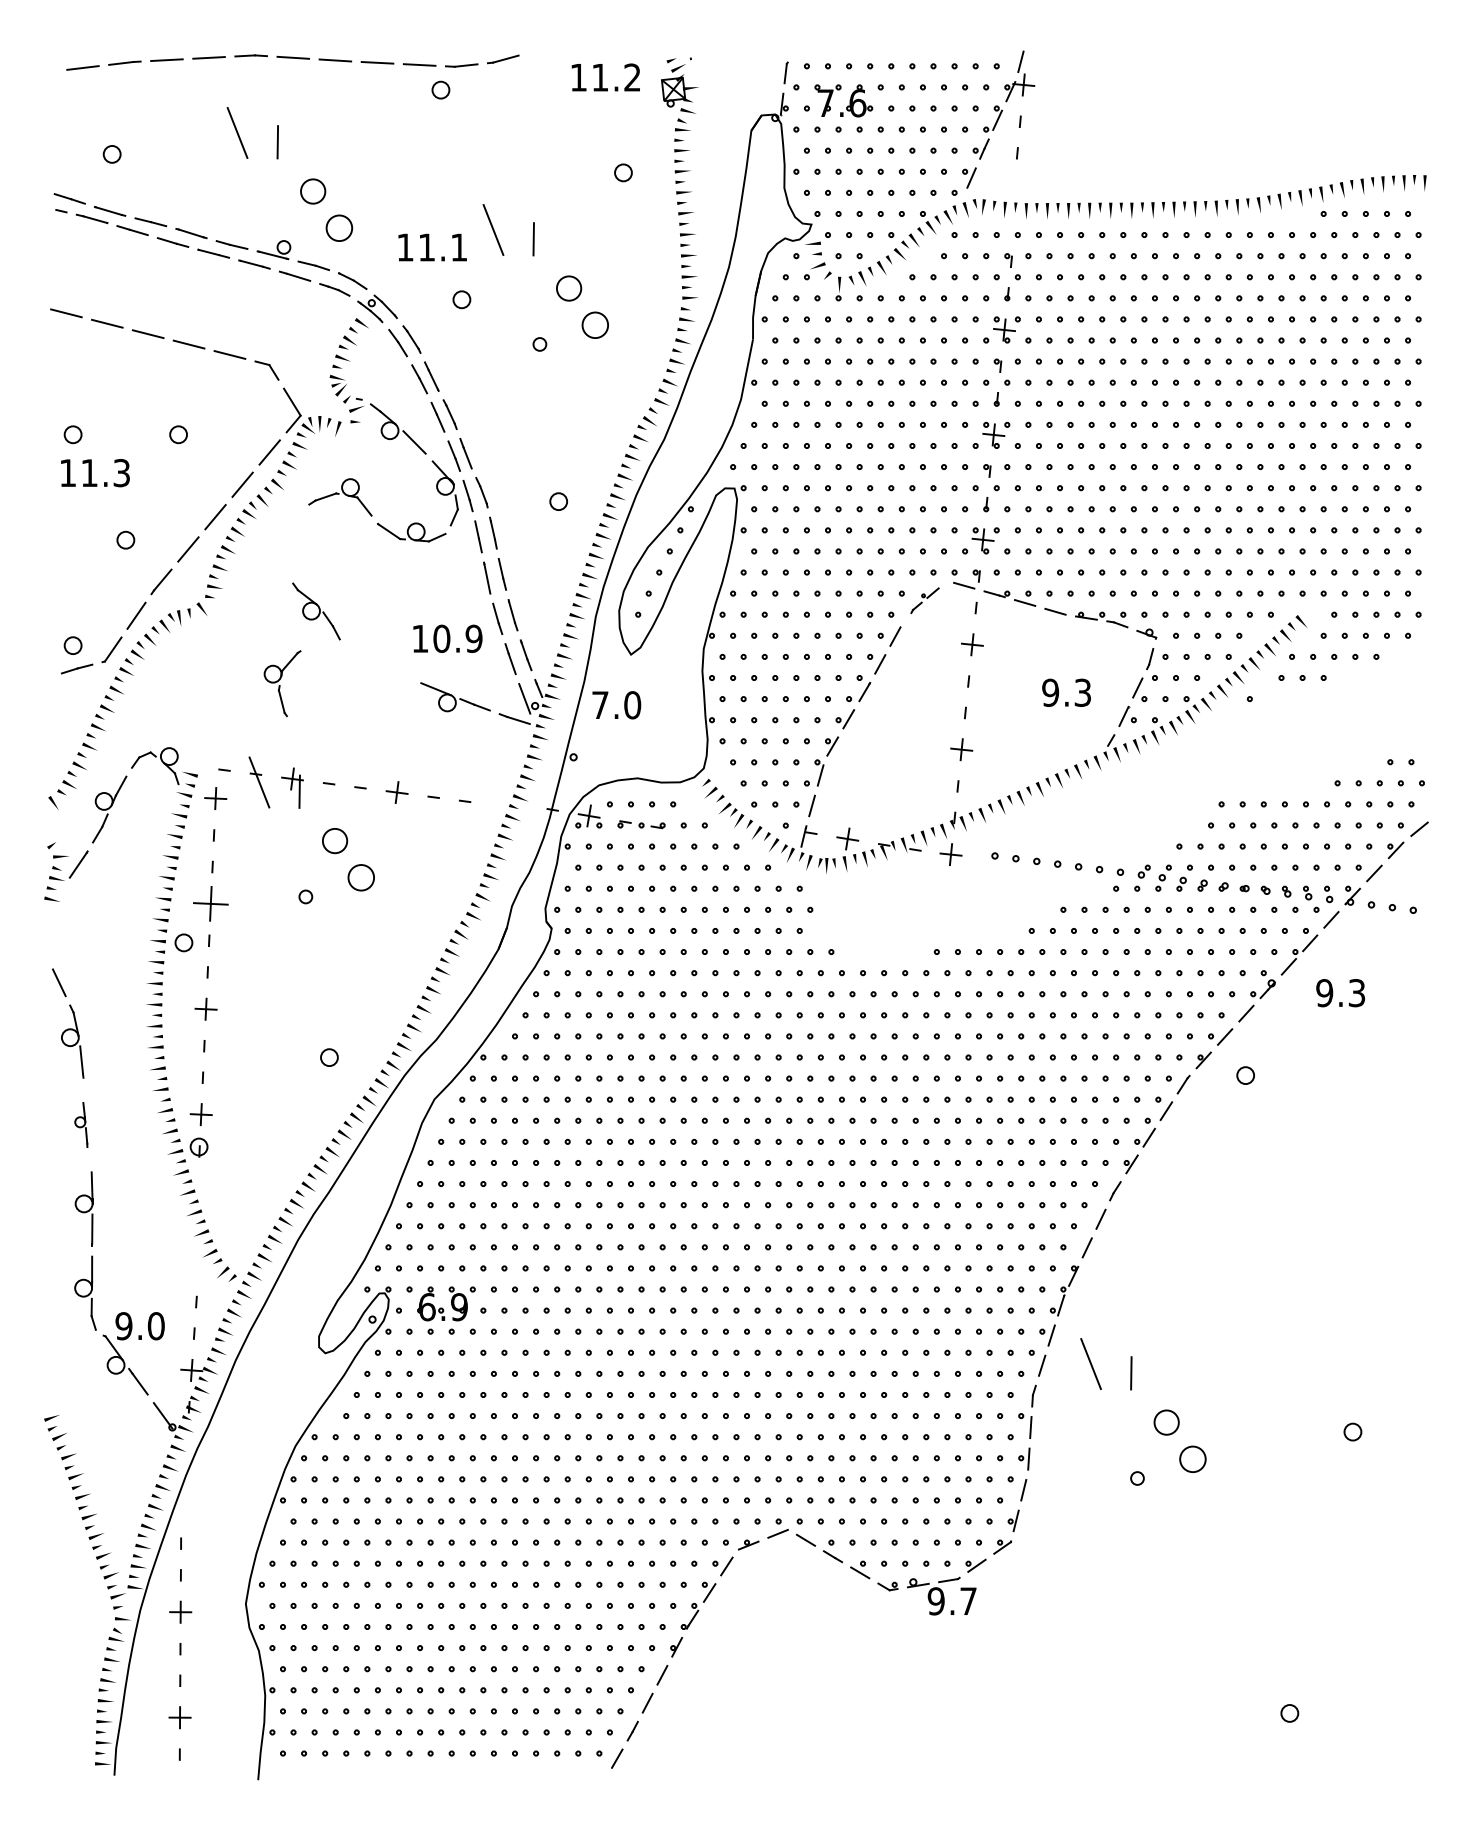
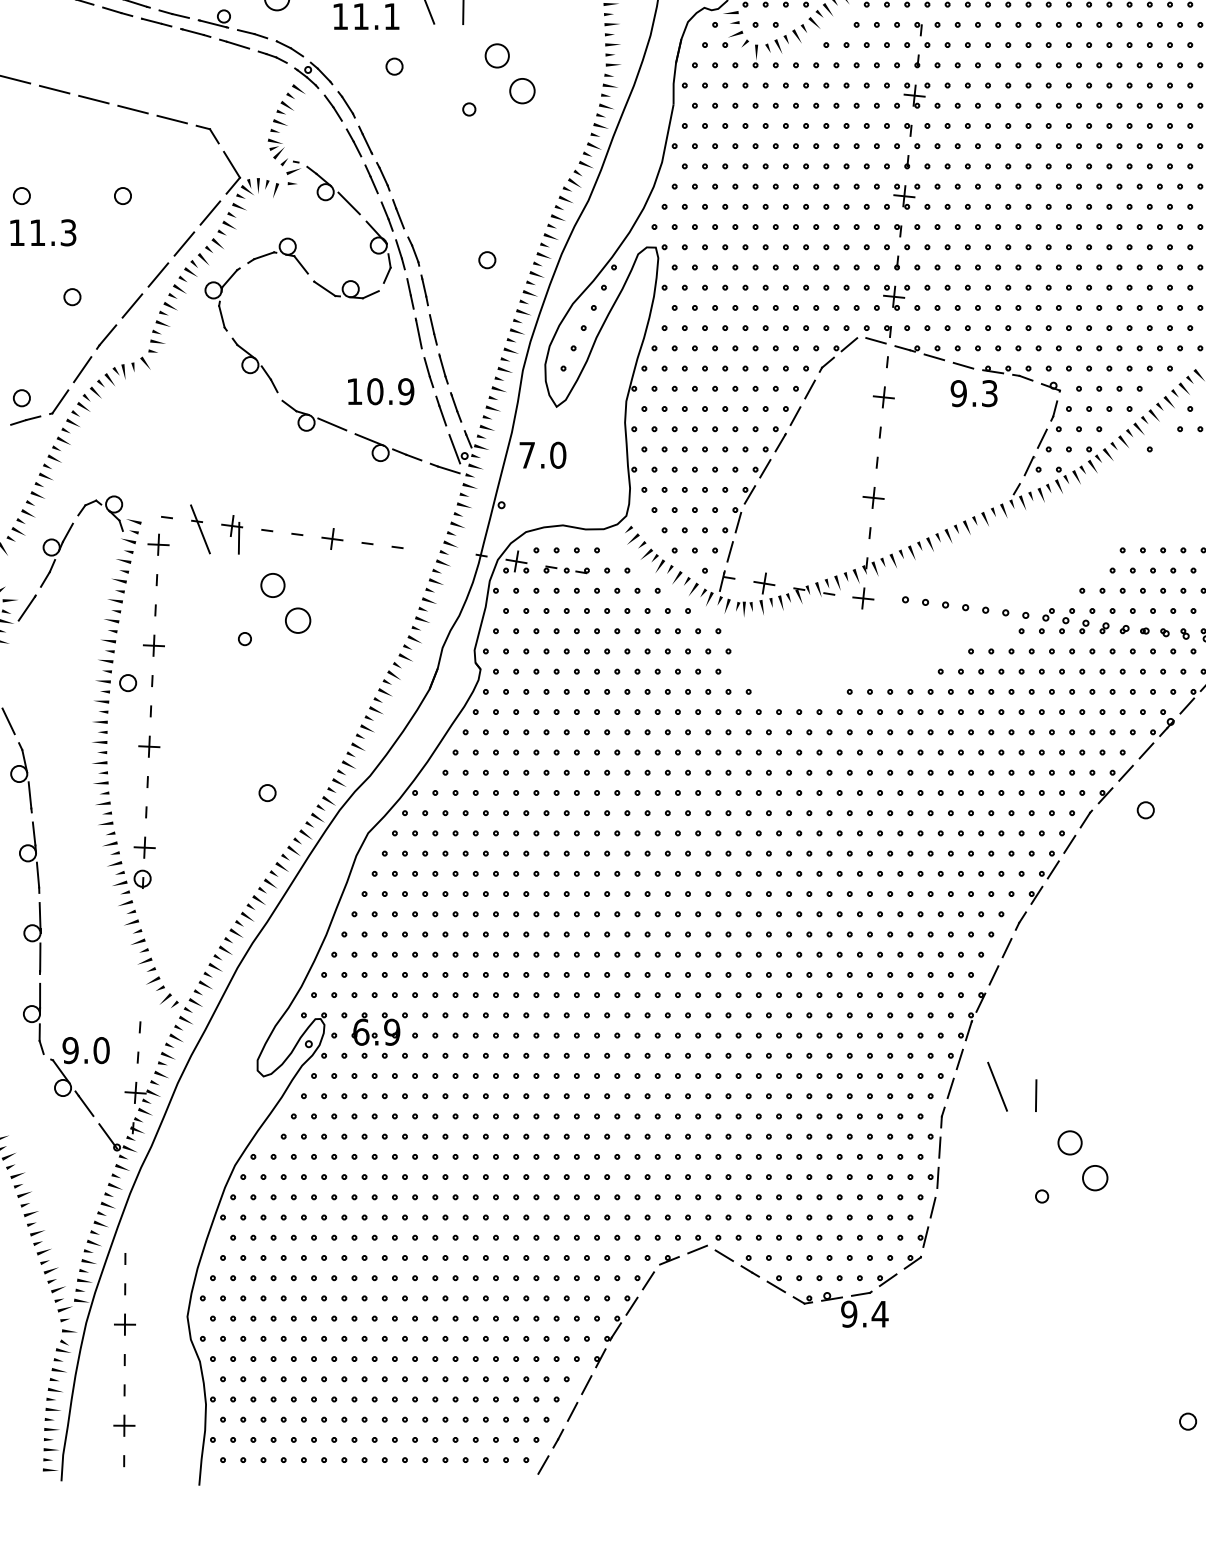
part: (924, 600) -> (837, 354), size x1.43
part: (378, 663) -> (314, 415), added
part: (282, 683) -> (222, 299), moved
text: (1066, 692) -> (974, 393), moved
part: (210, 903) -> (153, 645), size x0.62
part: (81, 1124) -> (29, 857), size x1.67
text: (968, 1600) -> (880, 1313), 9.7 -> 9.4

